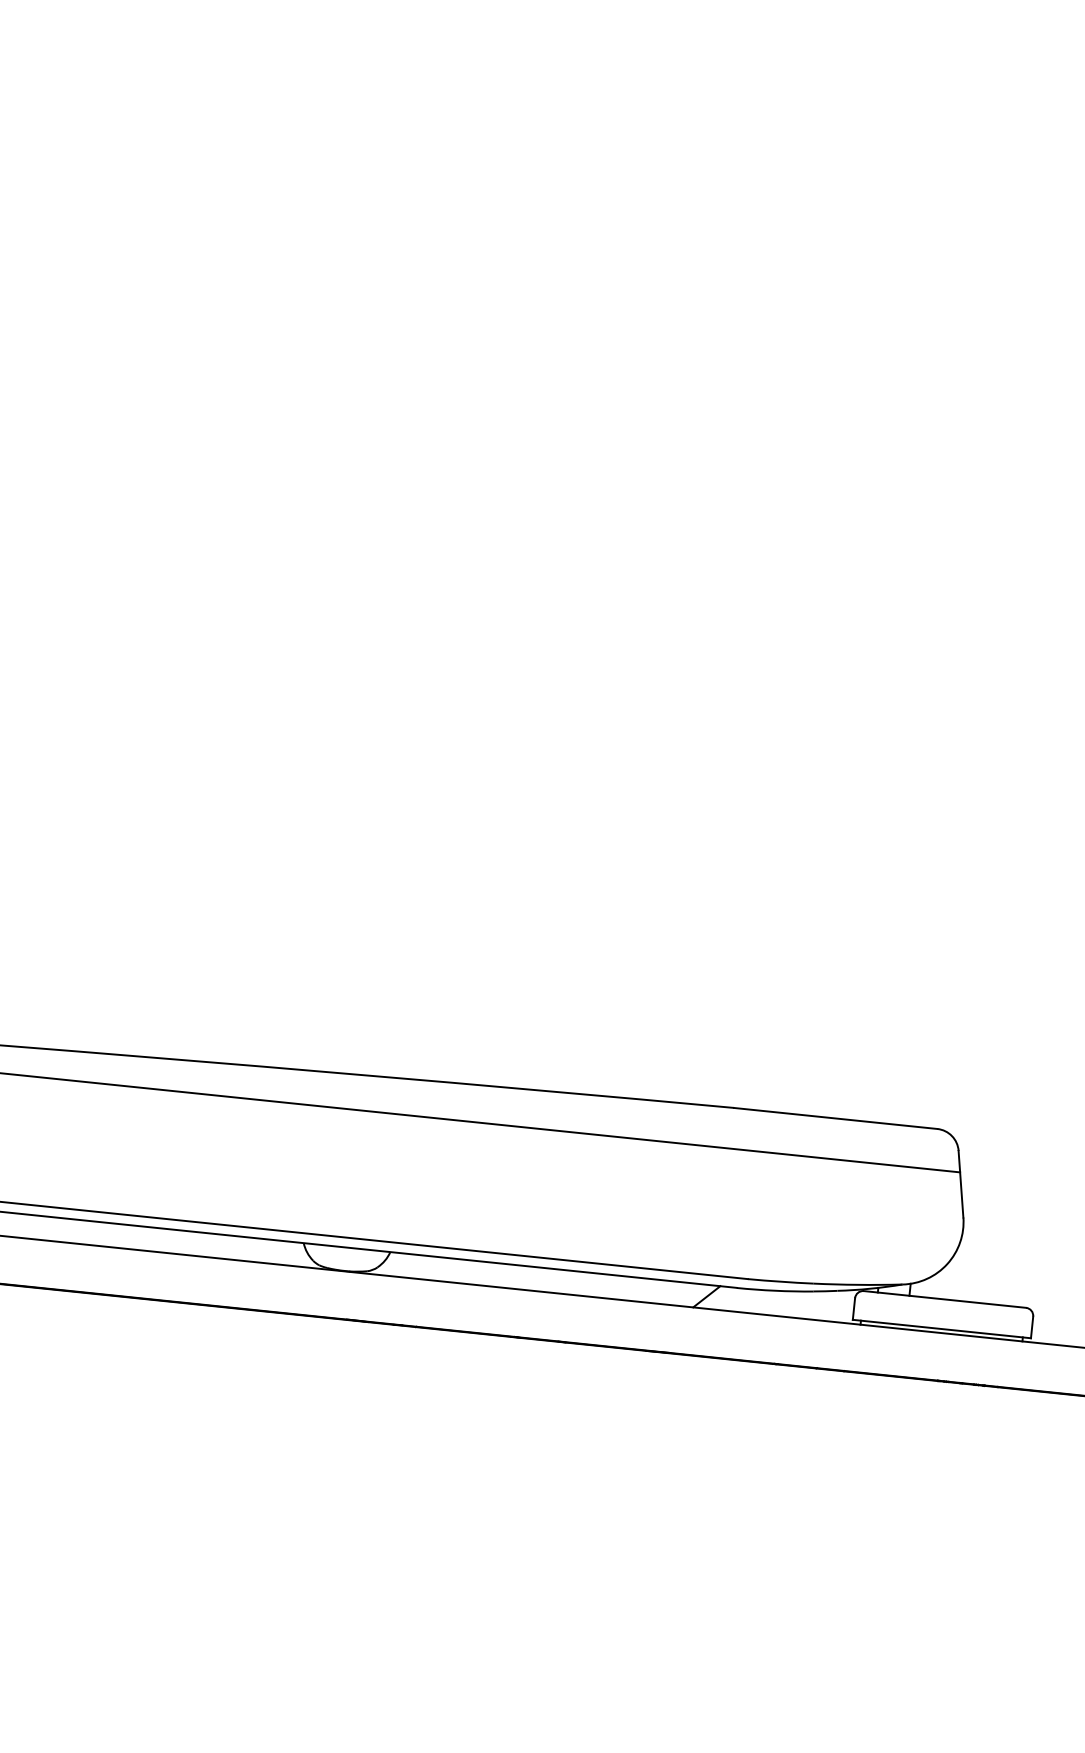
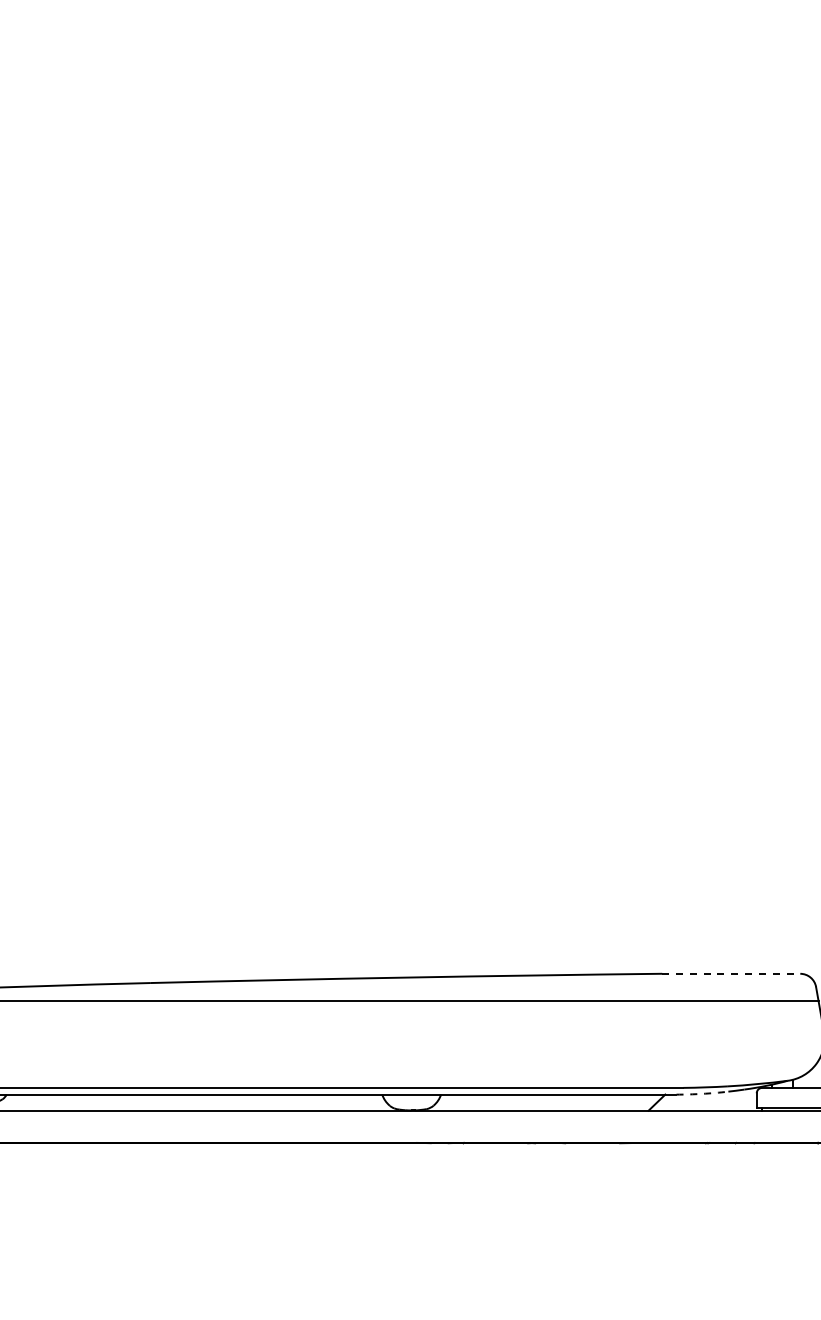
line: (836, 1118) -> (731, 973), solid -> dashed
arc: (775, 1290) -> (702, 1093), solid -> dashed

